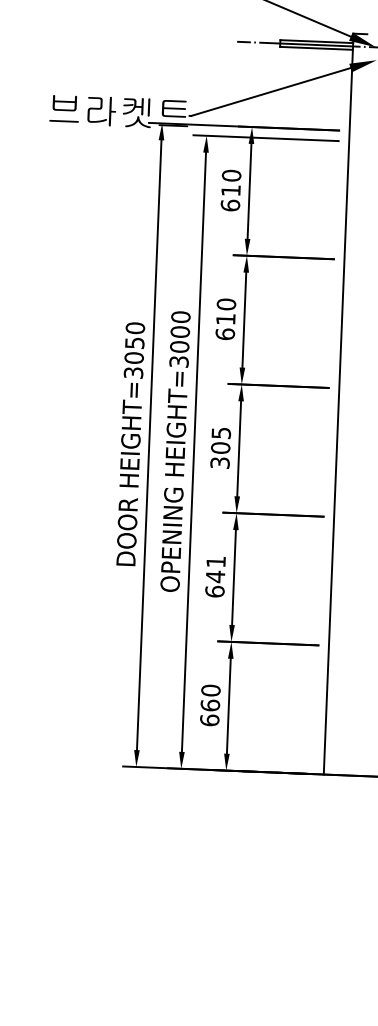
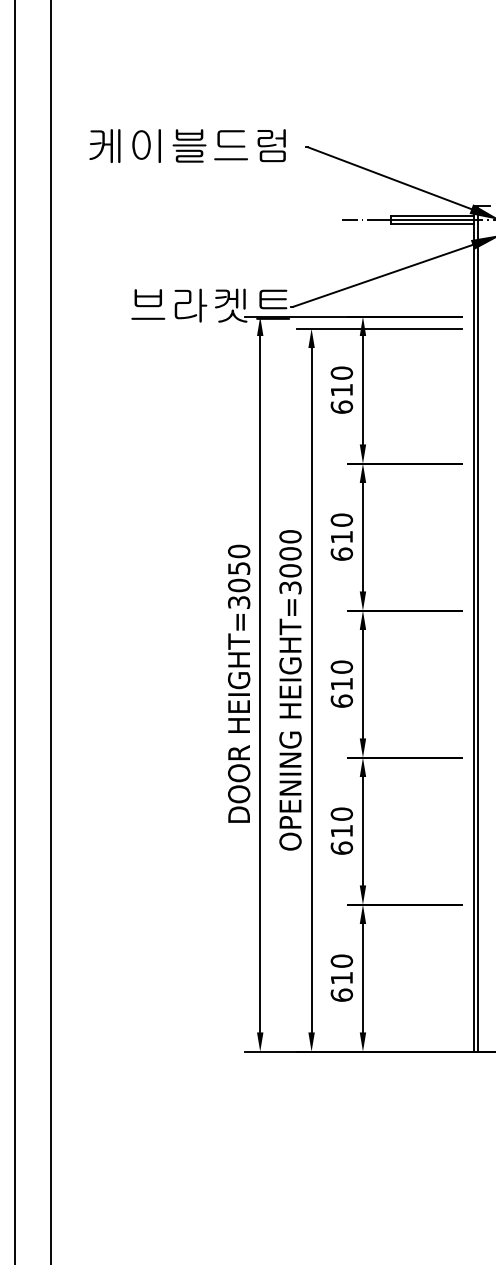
line: (342, 404) -> (478, 628), added
text: (220, 447) -> (341, 683), 305 -> 610
text: (215, 569) -> (341, 822), 641 -> 610
text: (210, 704) -> (341, 977), 660 -> 610

